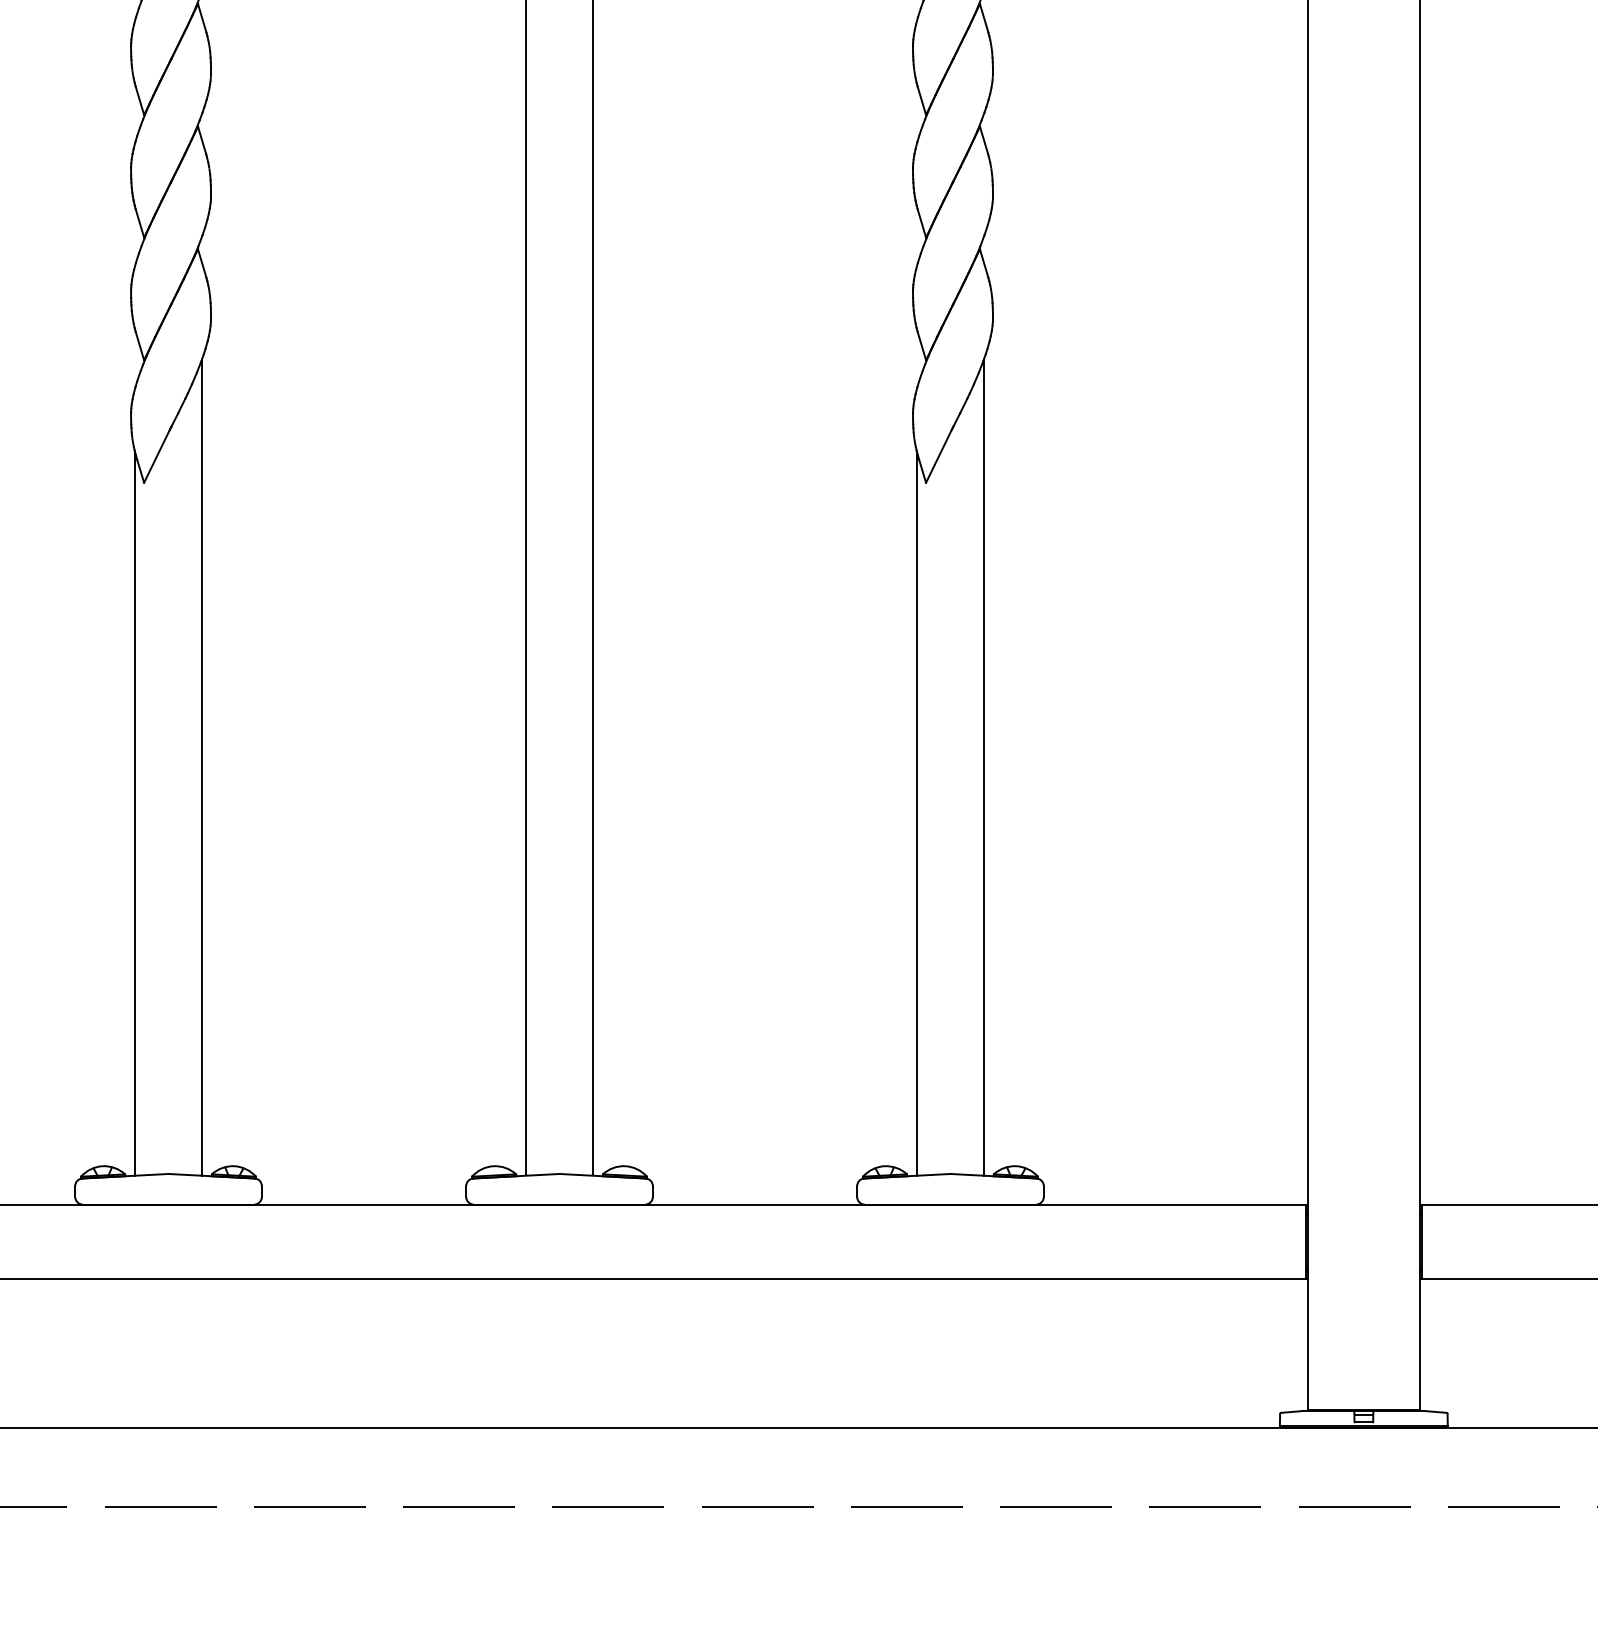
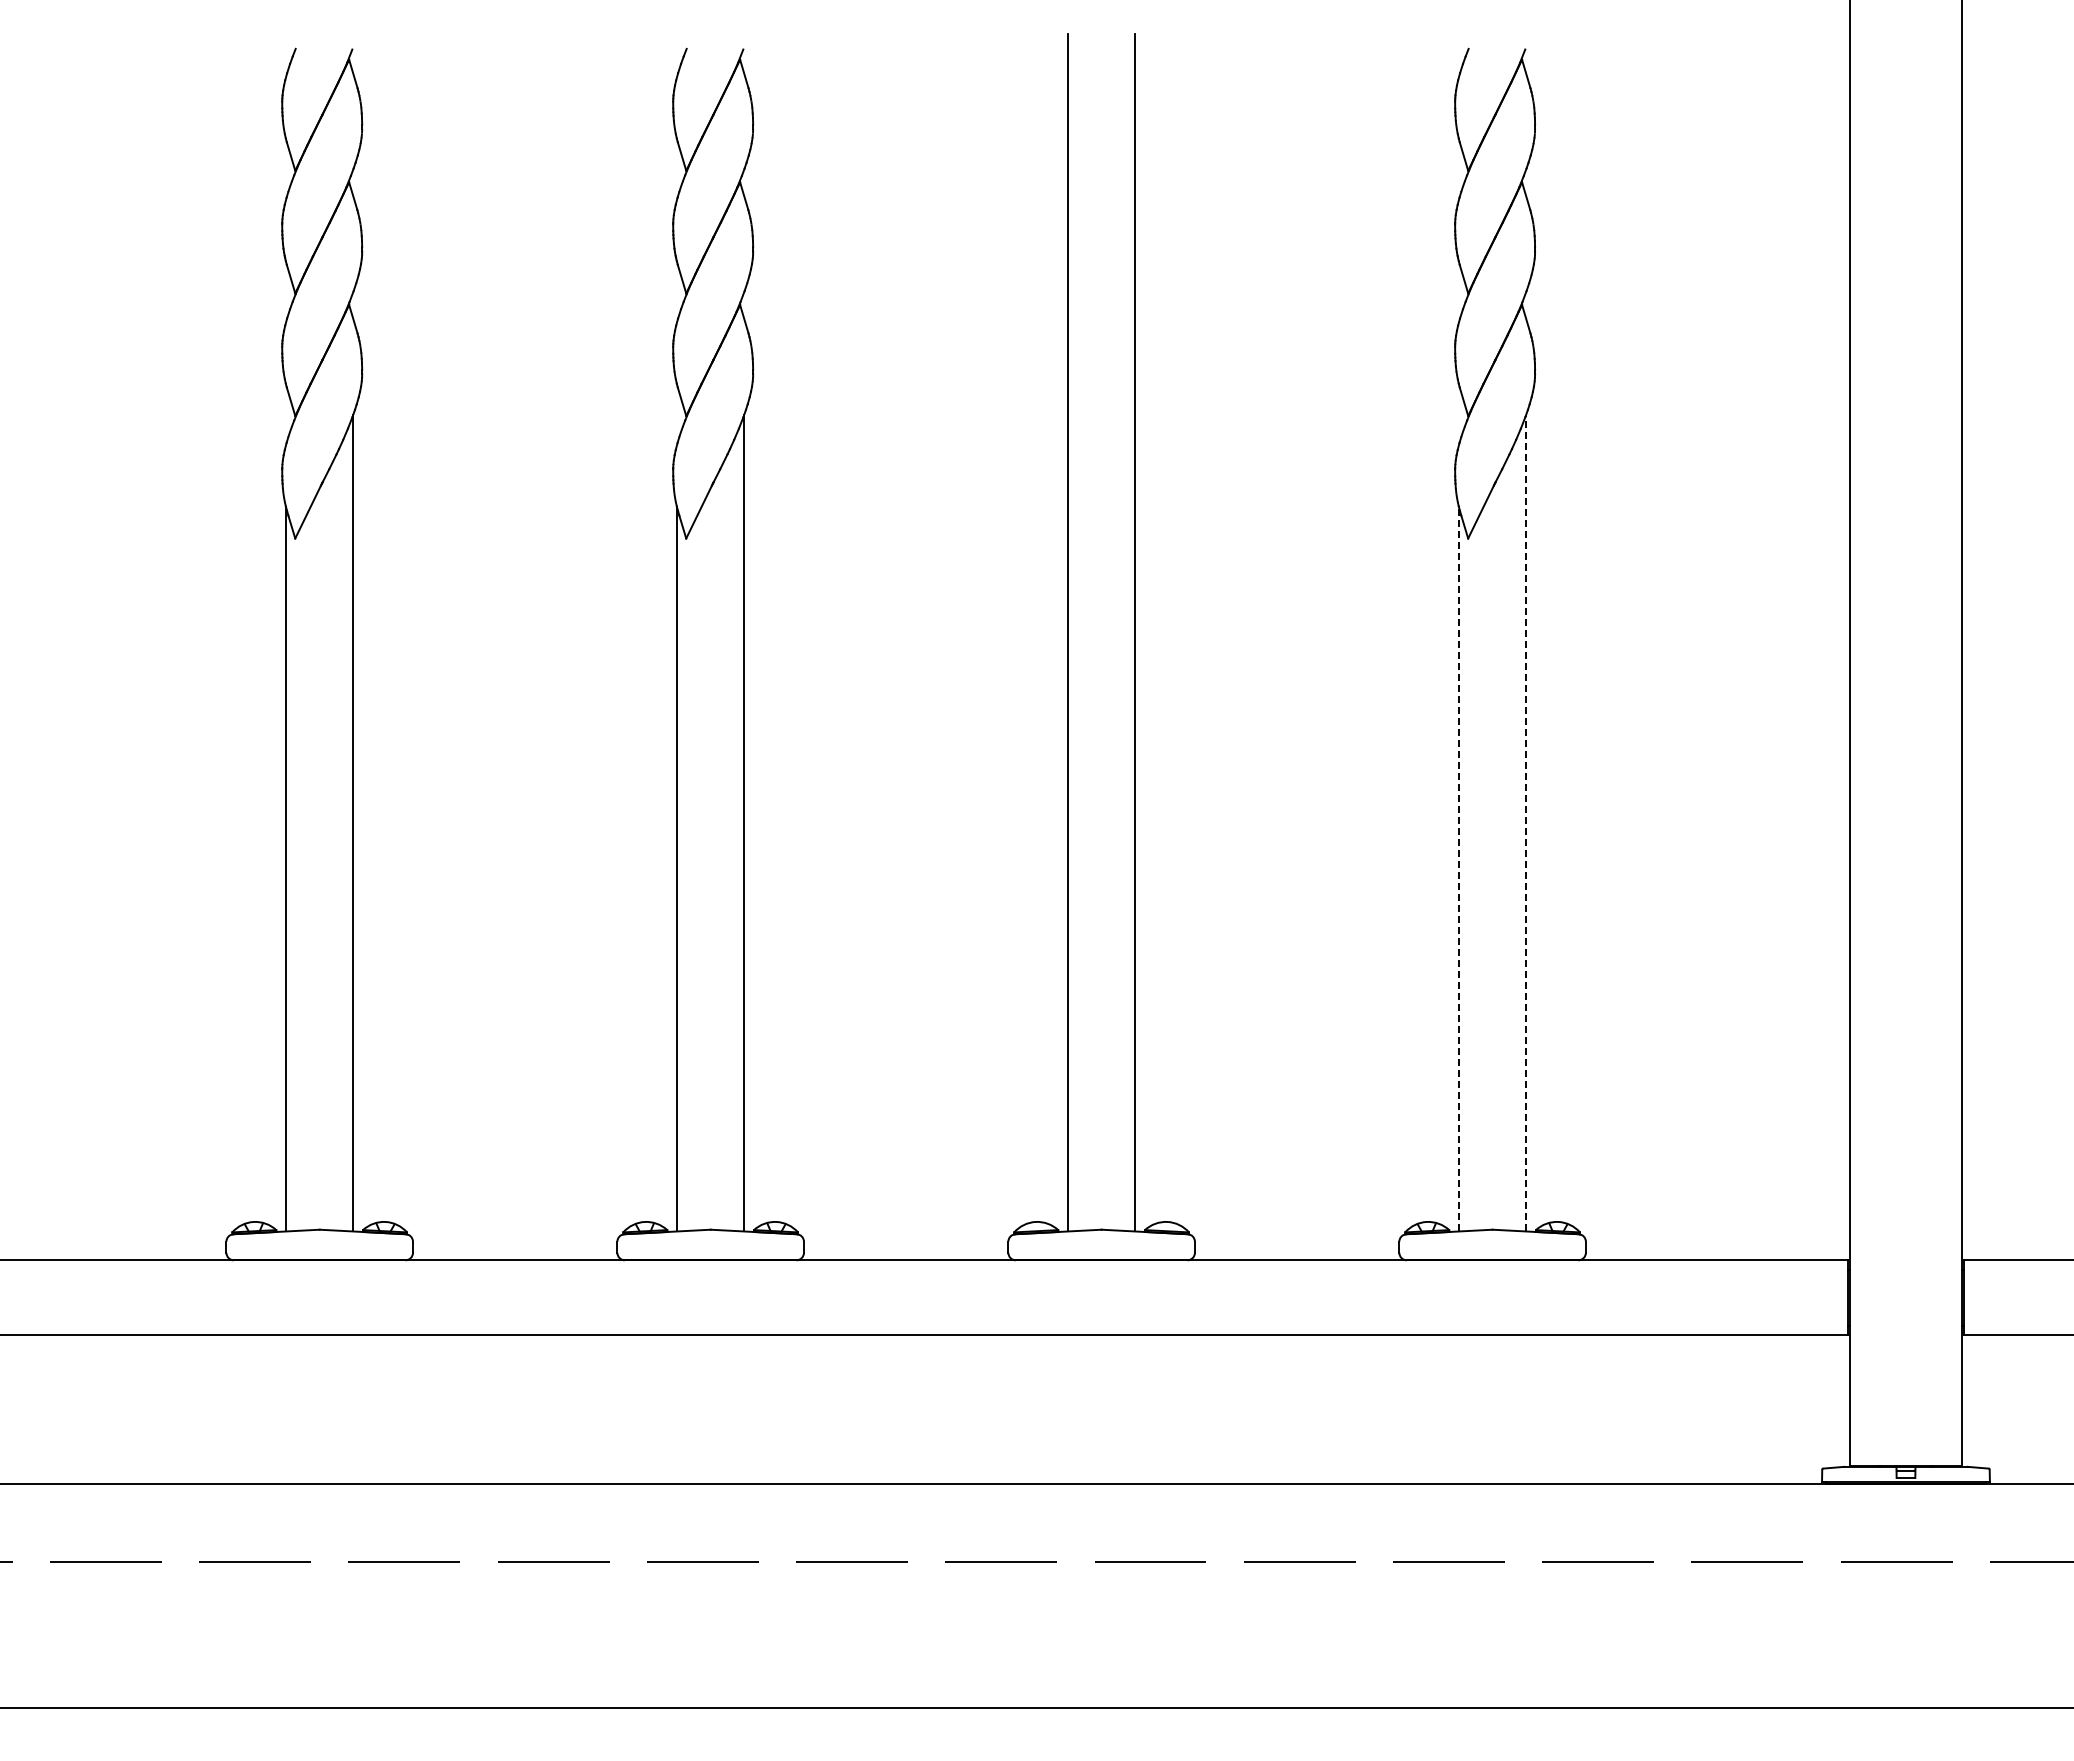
line: (984, 766) -> (1526, 822), solid -> dashed
line: (917, 812) -> (1459, 868), solid -> dashed

